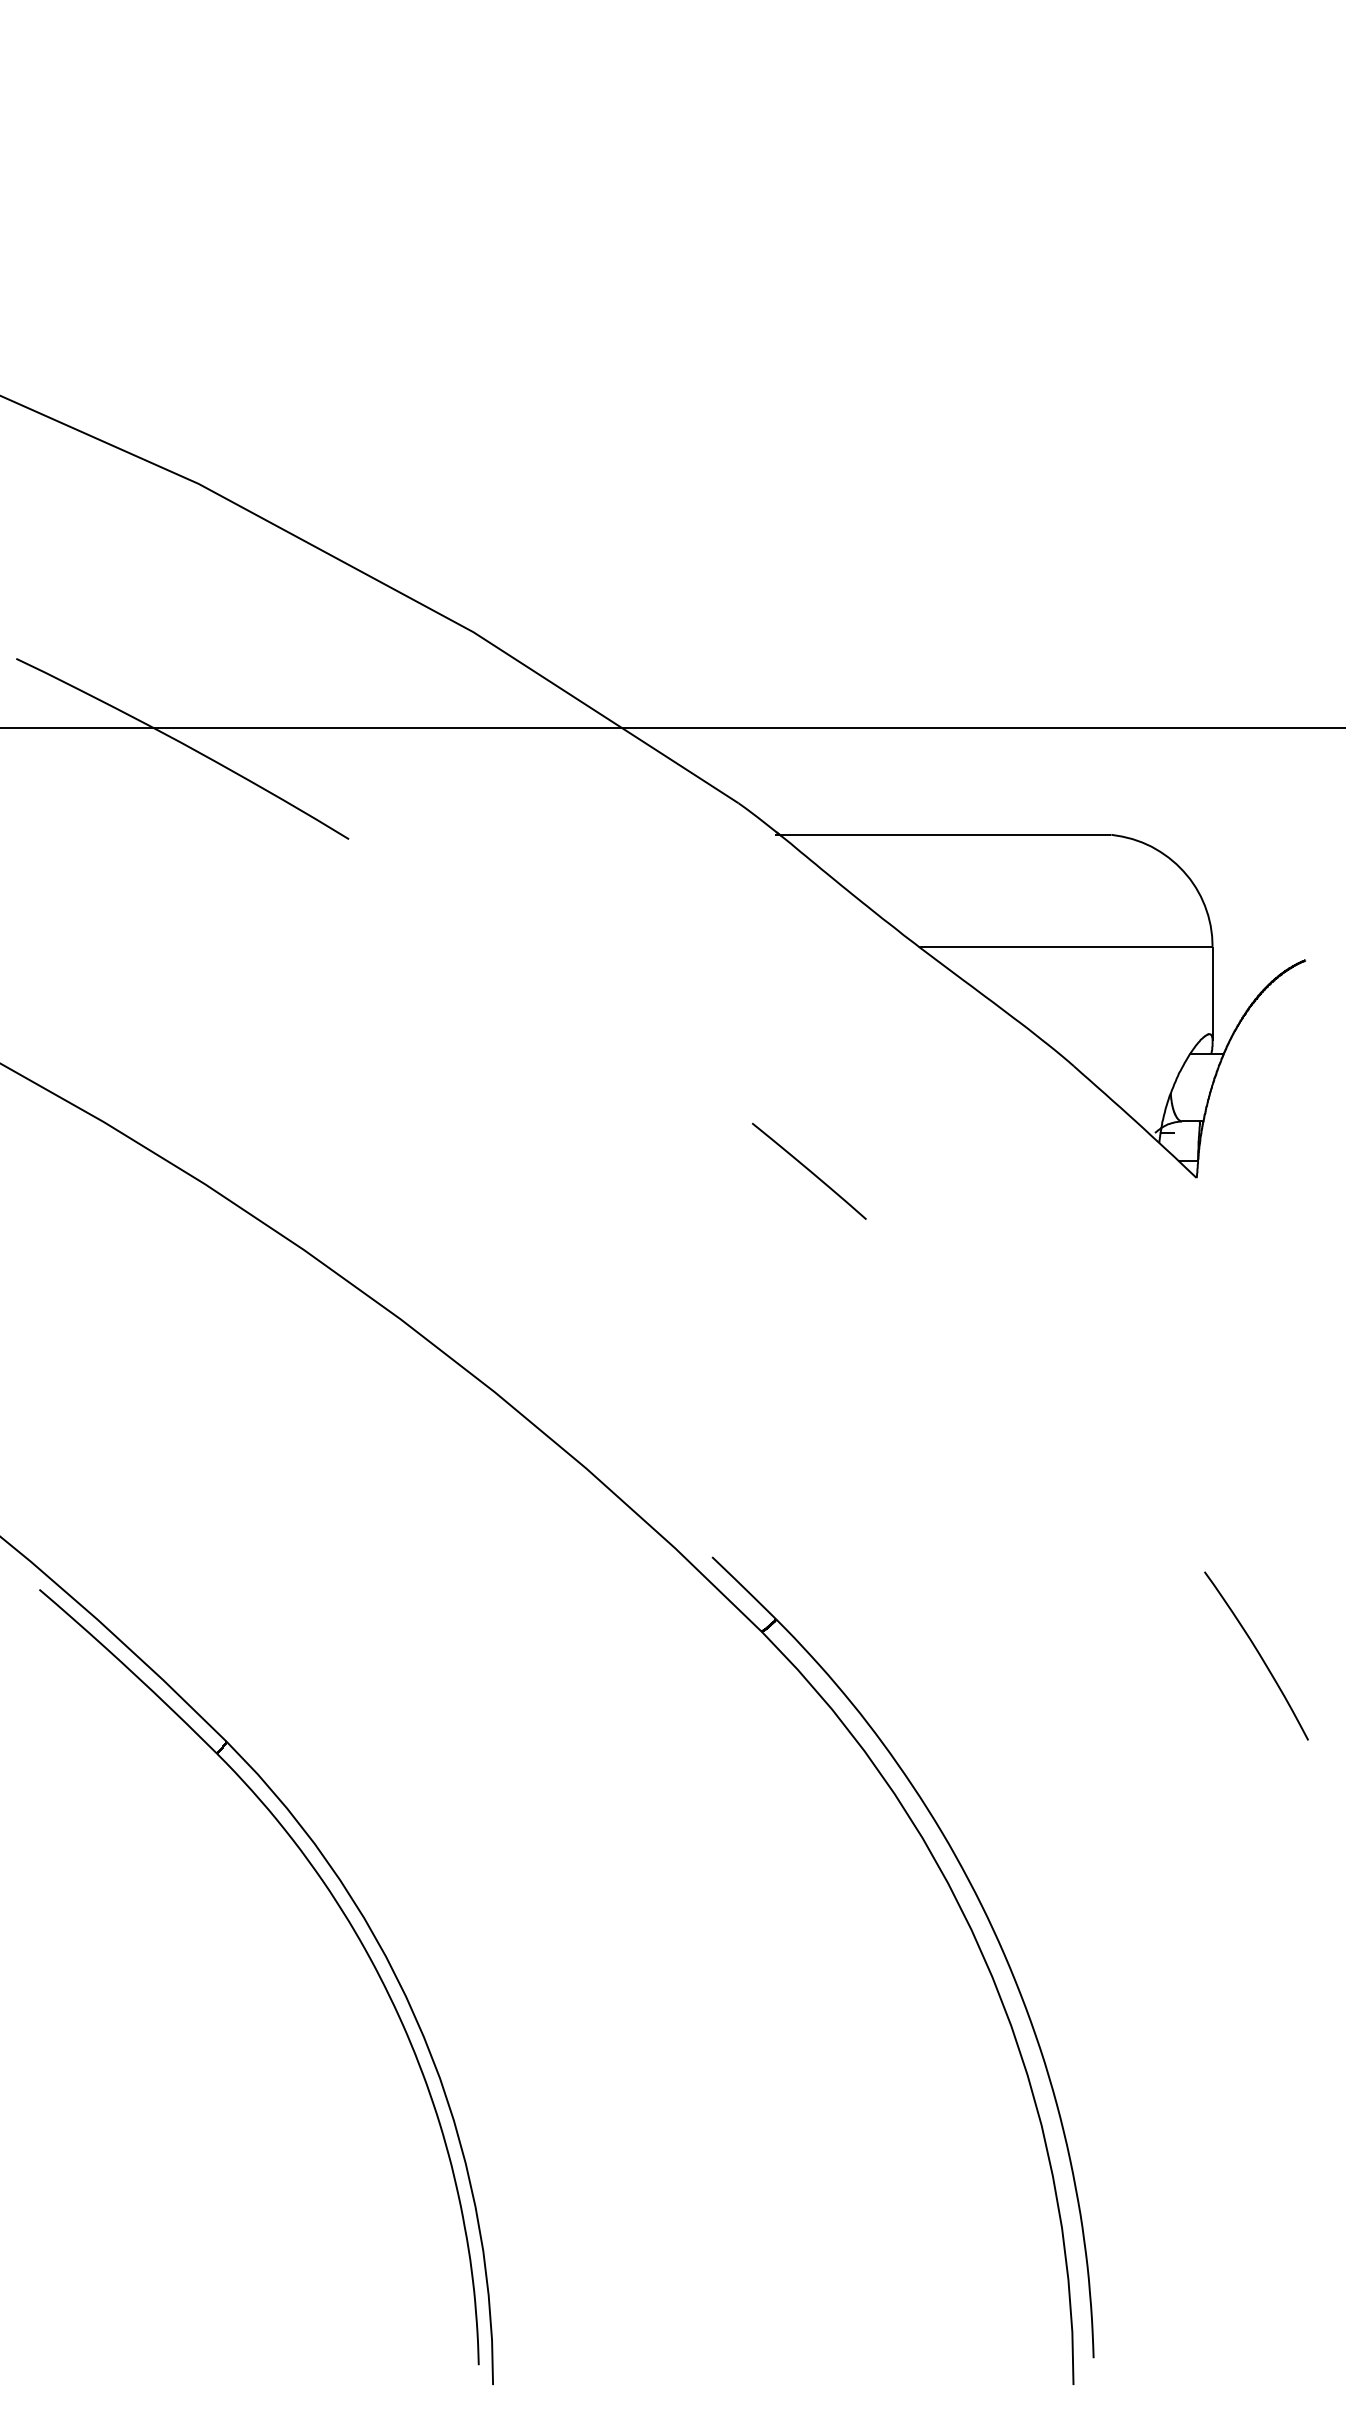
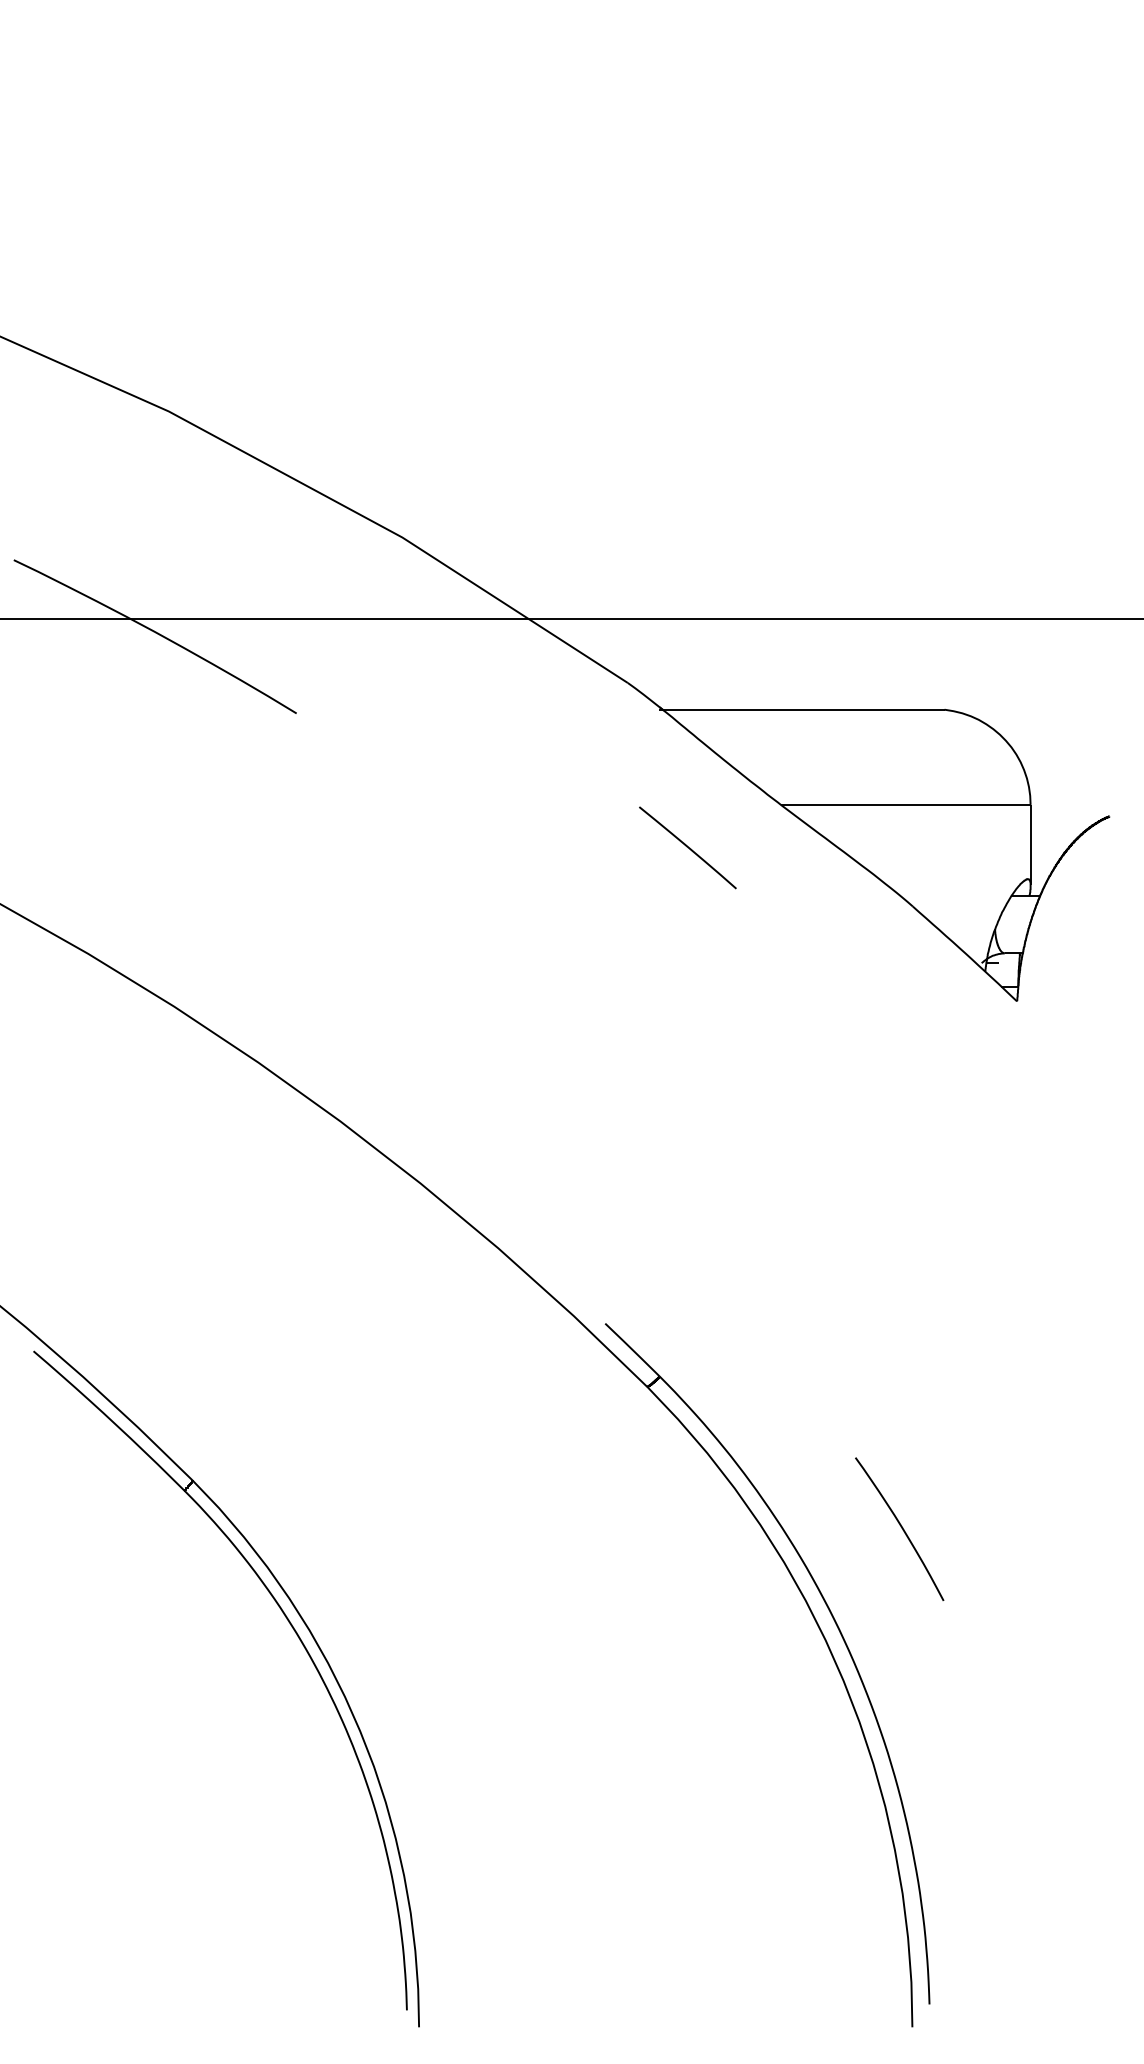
line: (809, 1170) -> (688, 847), moved
curve: (1258, 1654) -> (901, 1527), moved

